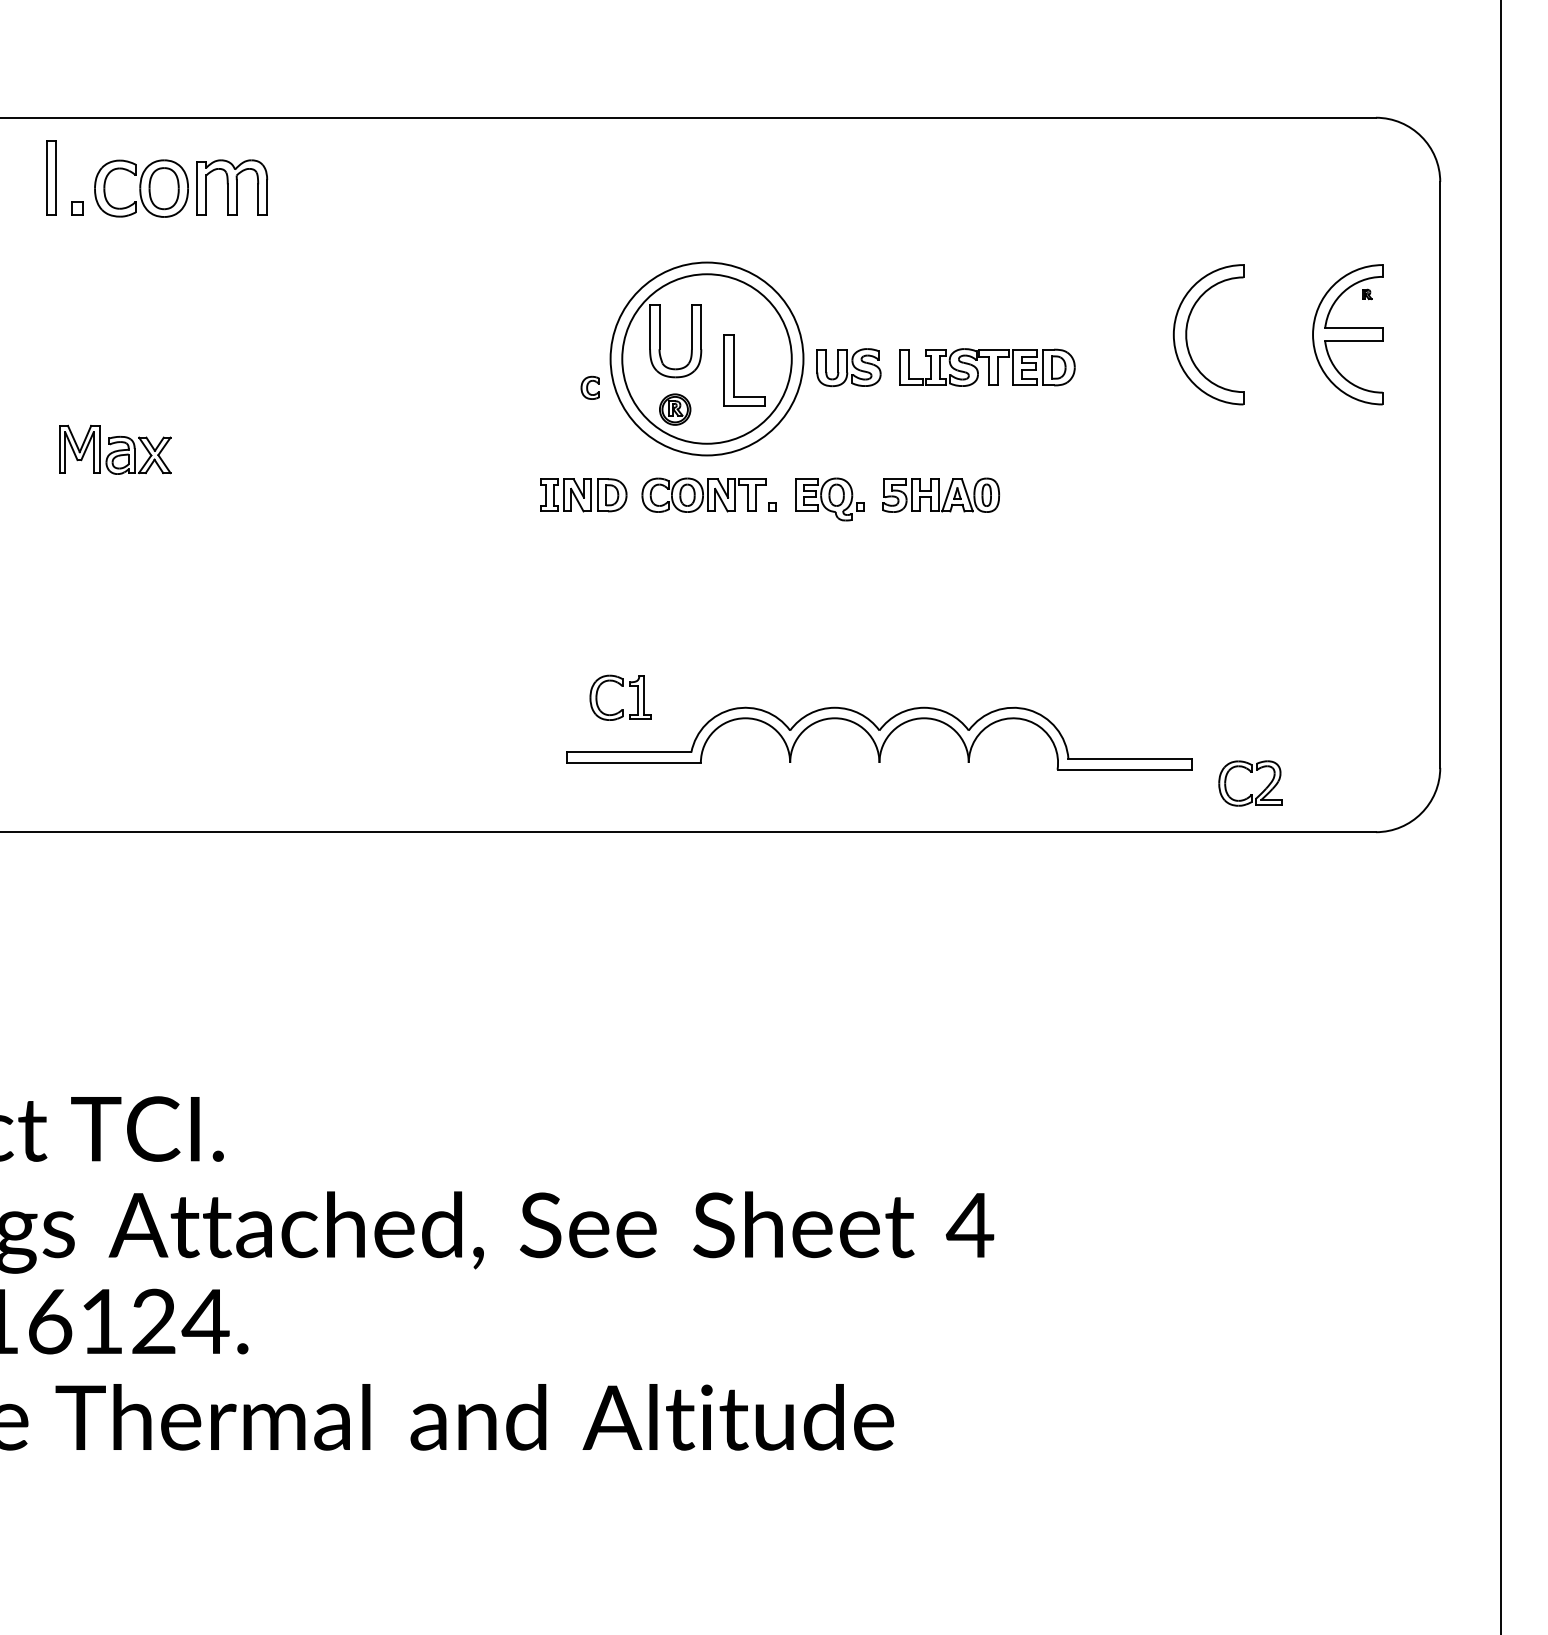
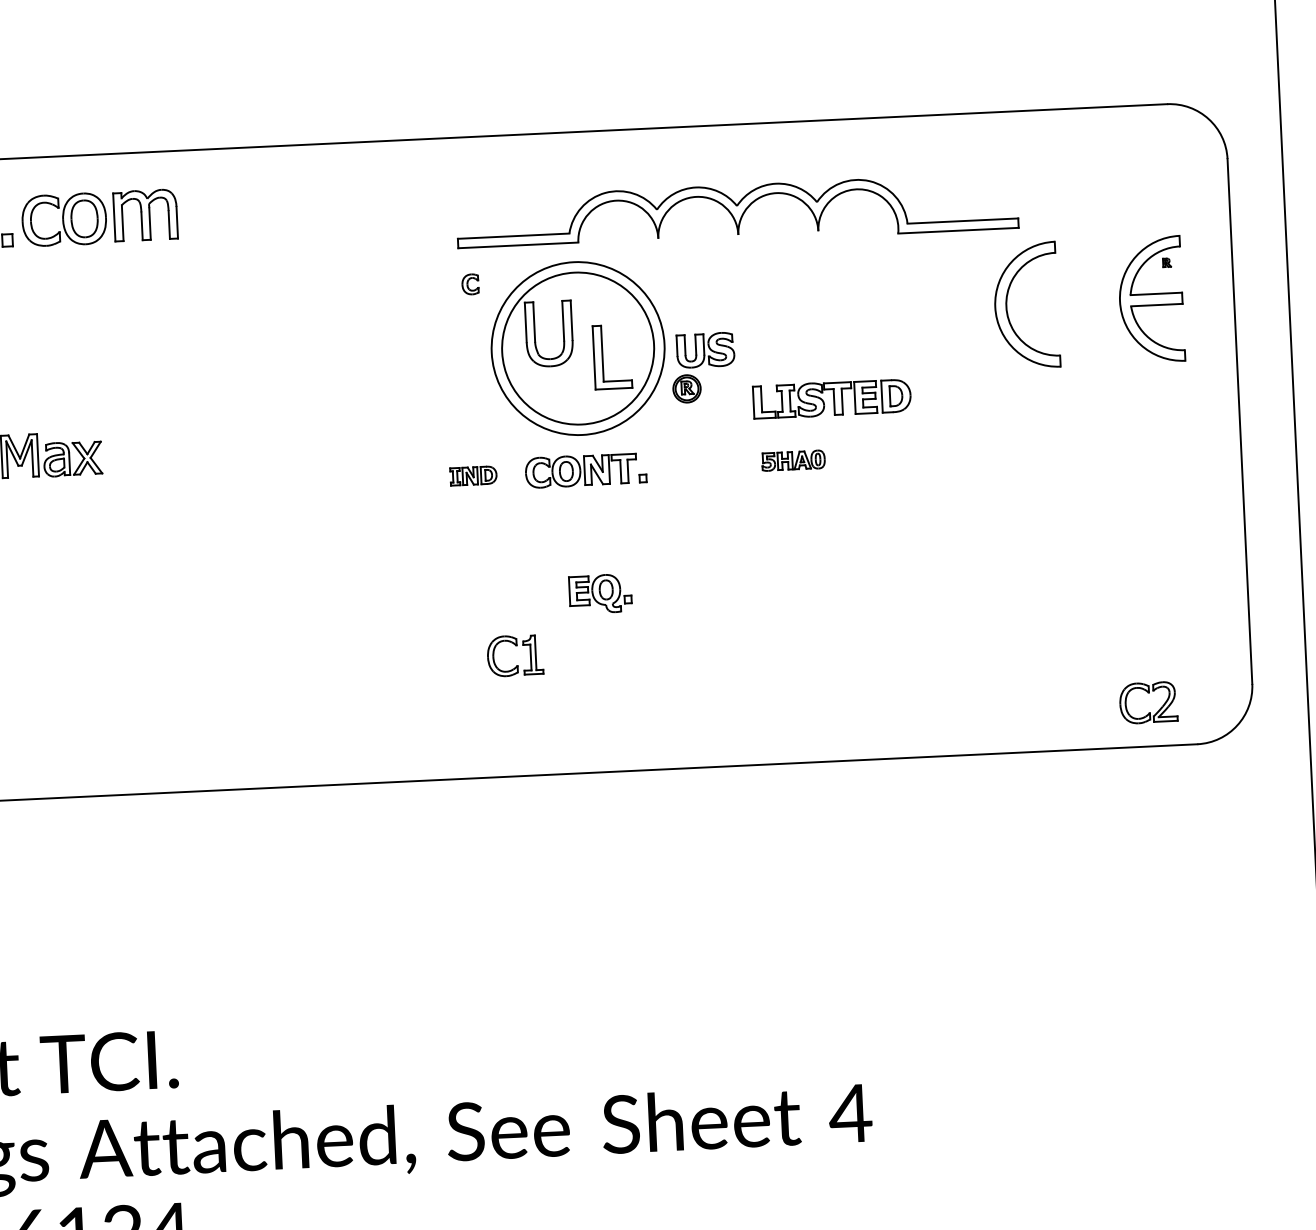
part: (987, 367) -> (832, 398), moved
part: (589, 387) -> (469, 284), moved
part: (675, 409) -> (687, 388), moved
part: (940, 494) -> (793, 460), size x0.6
part: (583, 495) -> (473, 476), size x0.6
part: (829, 499) -> (600, 594), moved
part: (879, 738) -> (737, 213), moved
part: (1250, 772) -> (1147, 692), moved

